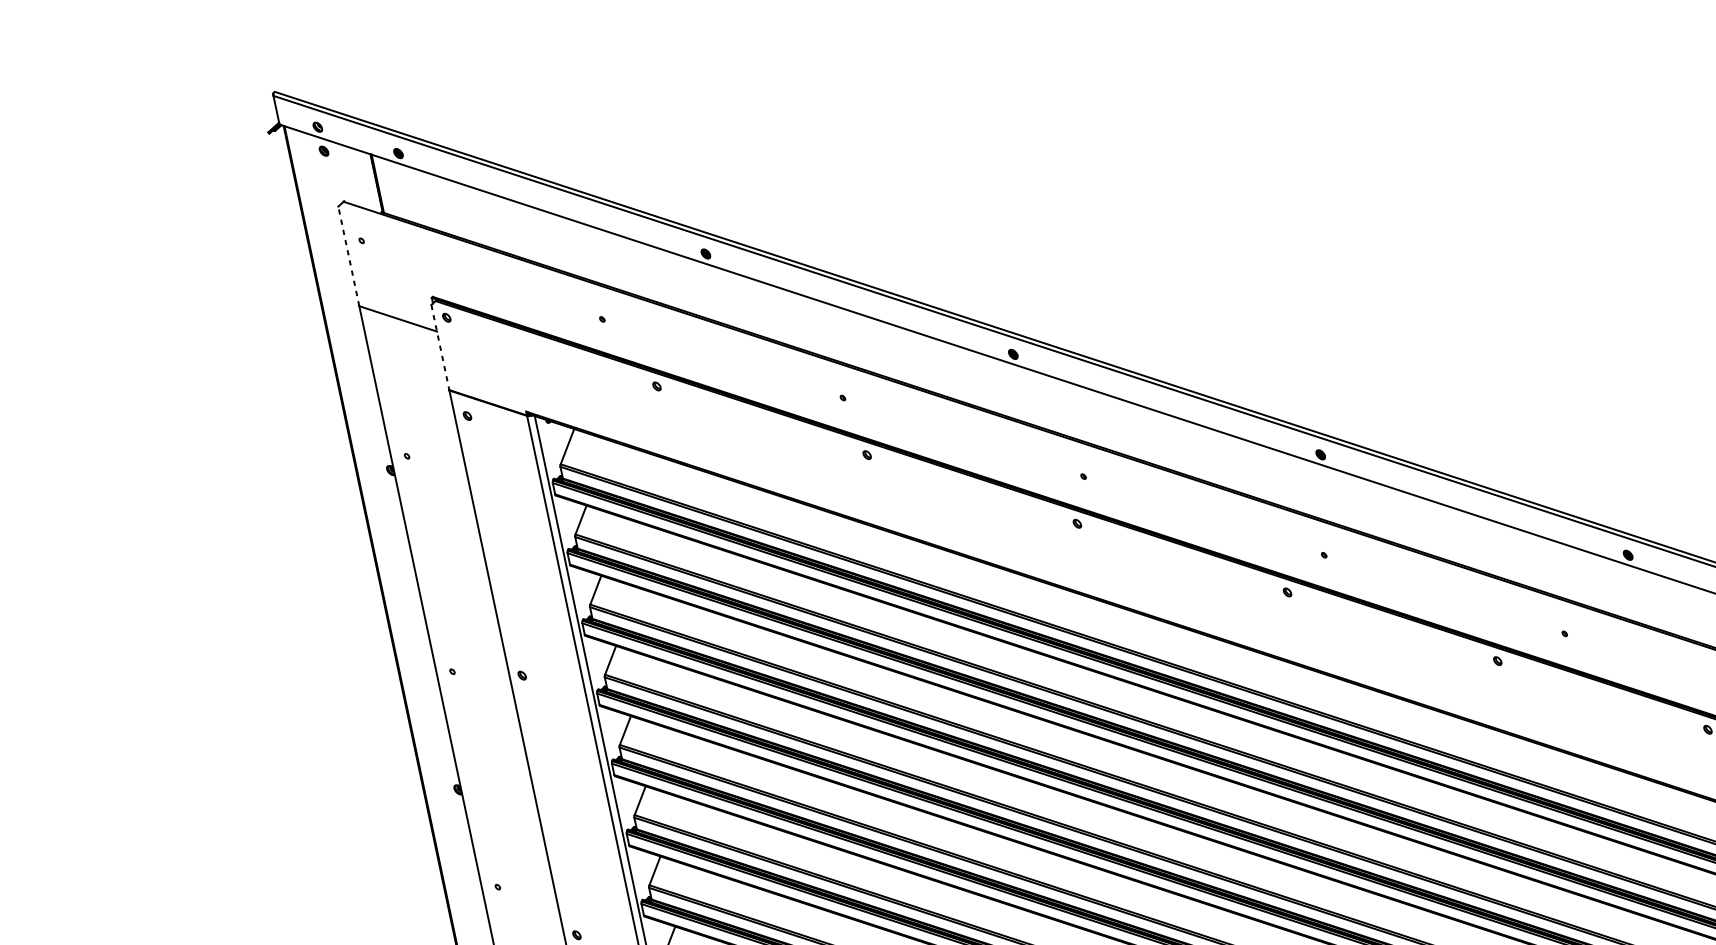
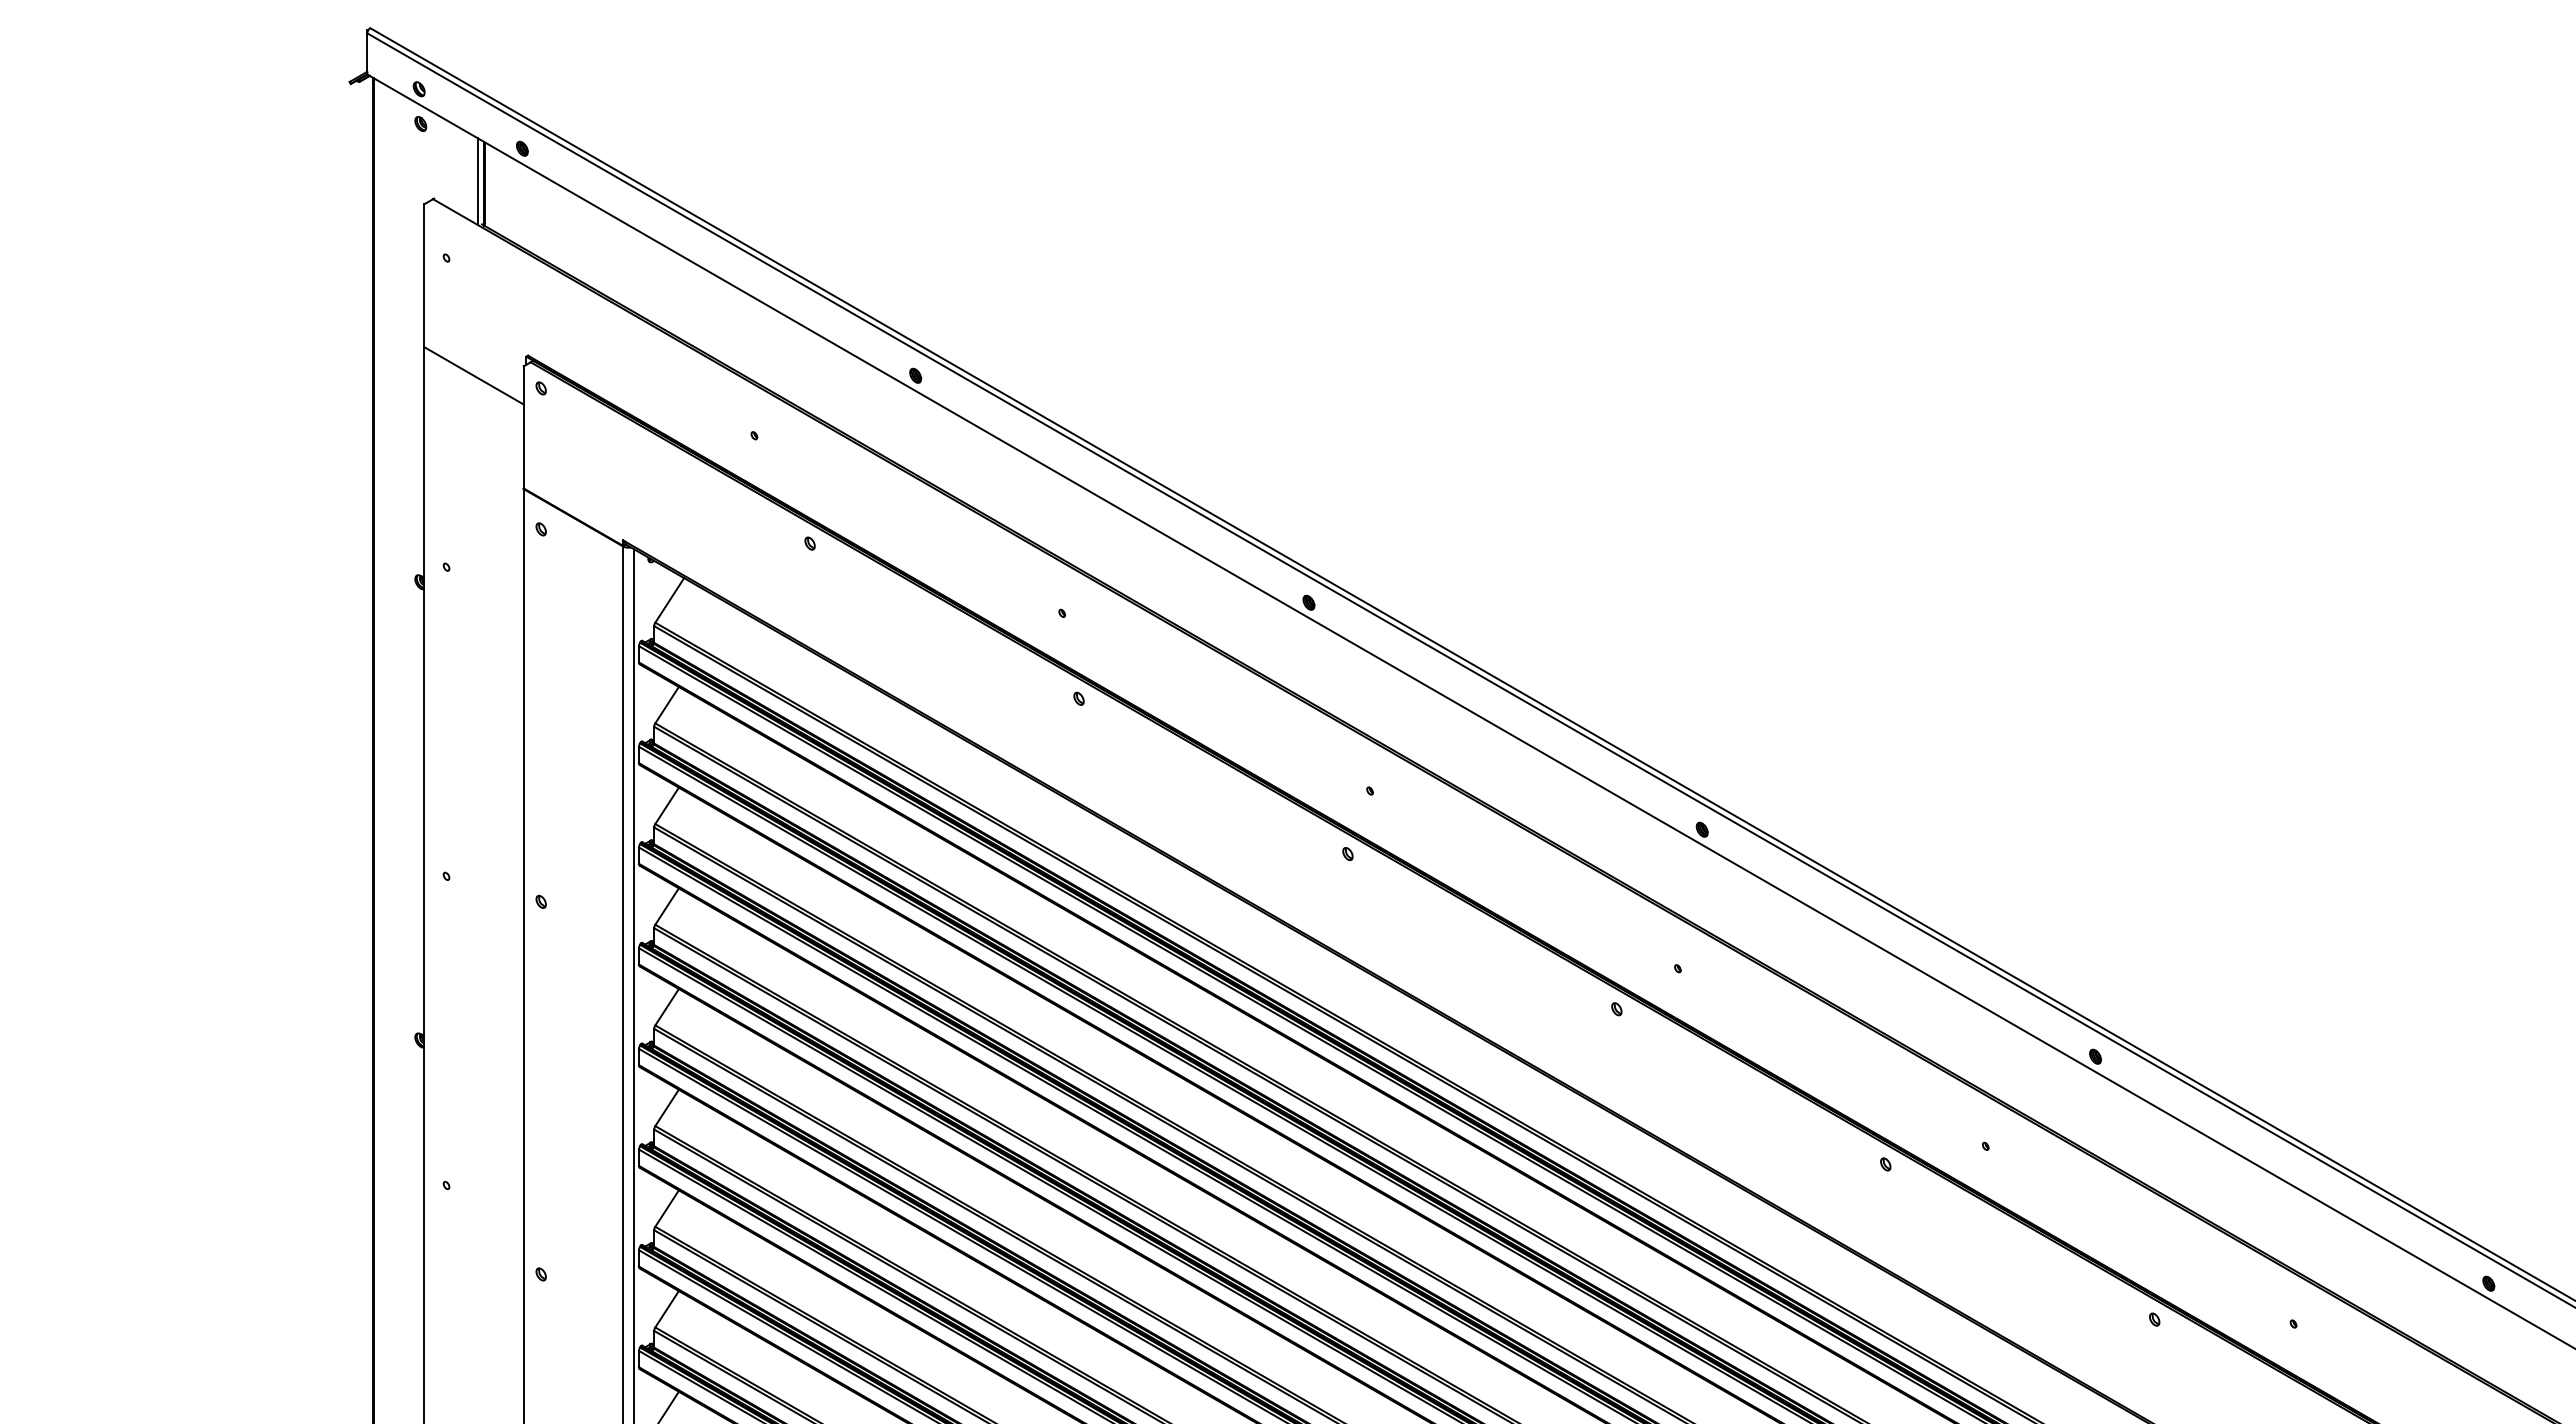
line: (371, 182) -> (477, 180), added
line: (348, 256) -> (424, 275), dashed -> solid
line: (440, 347) -> (523, 427), dashed -> solid

